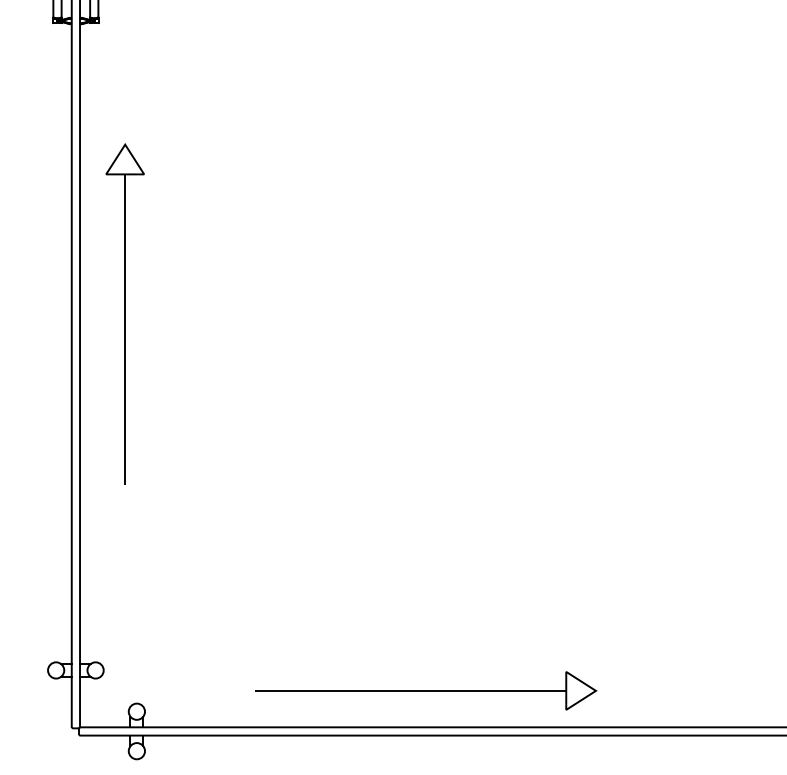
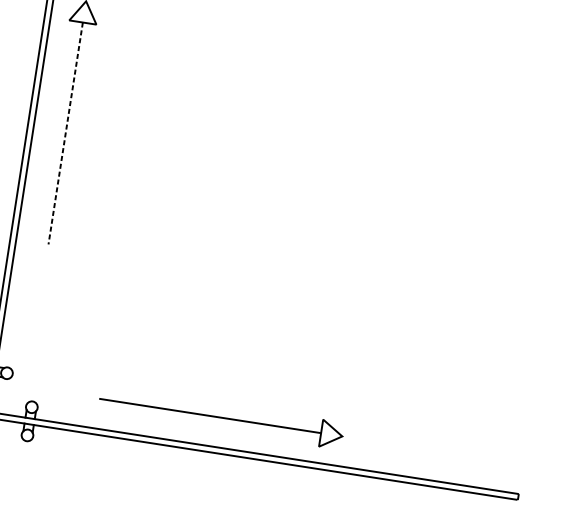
line: (125, 330) -> (65, 133), solid -> dashed
part: (426, 690) -> (221, 417), moved

